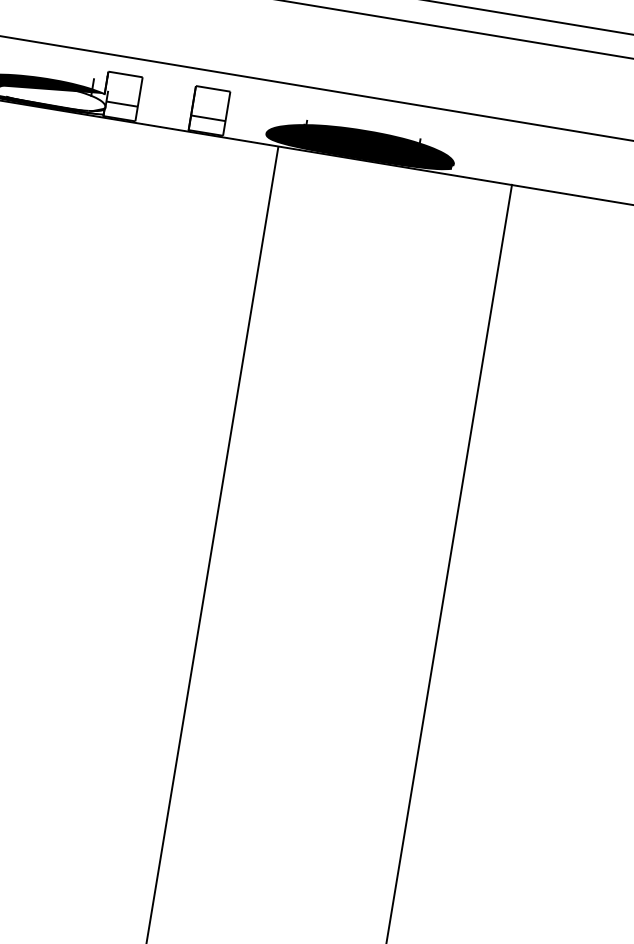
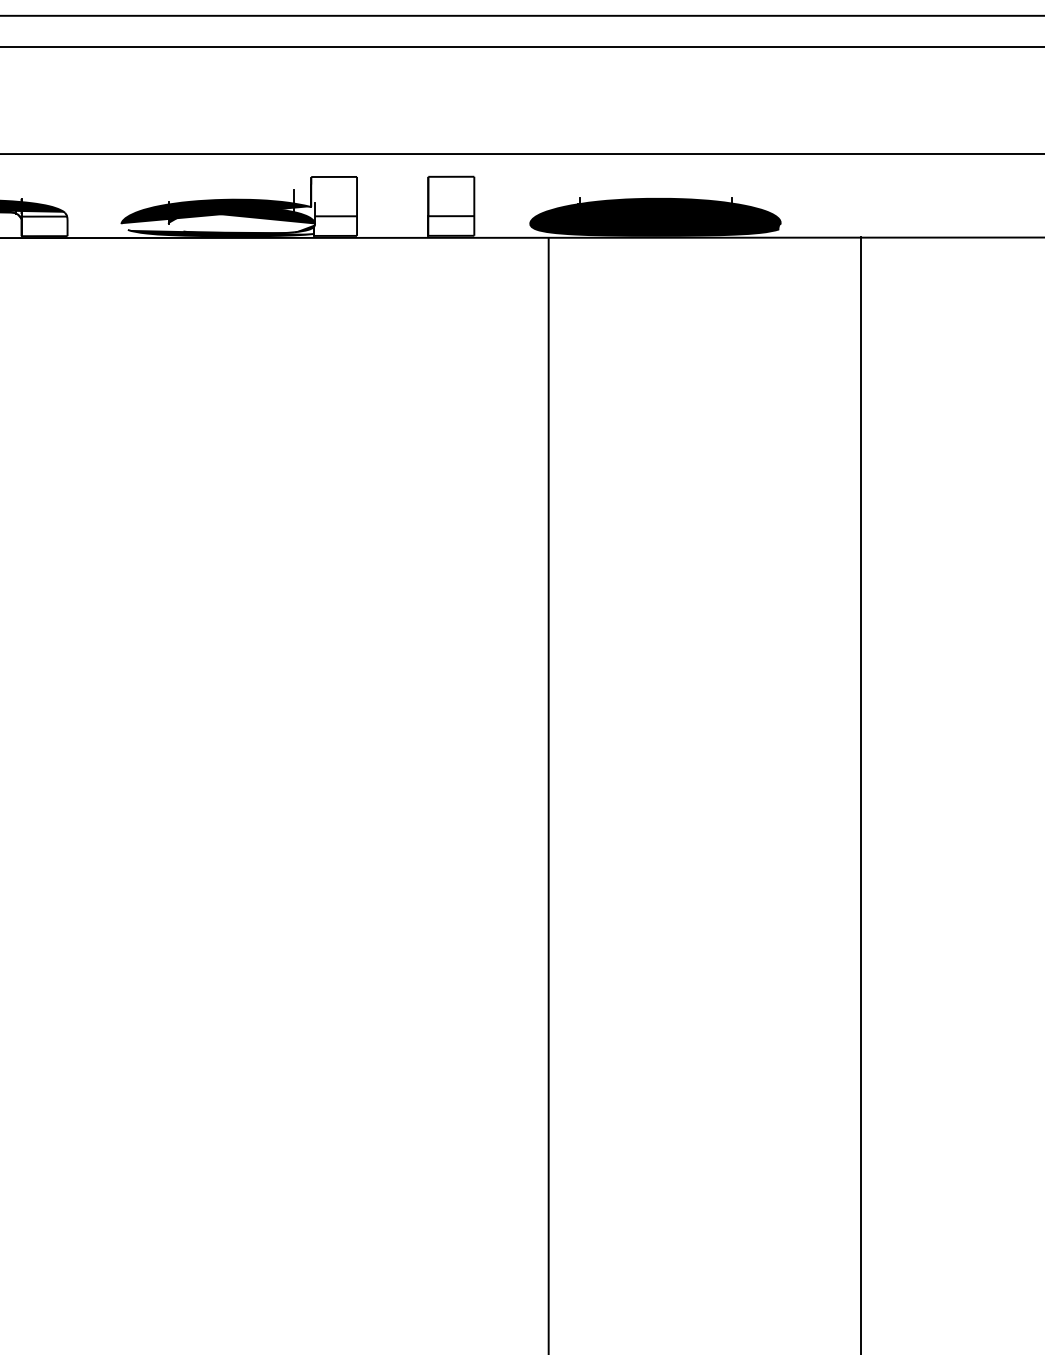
fill: (59, 93) -> (252, 215), added

